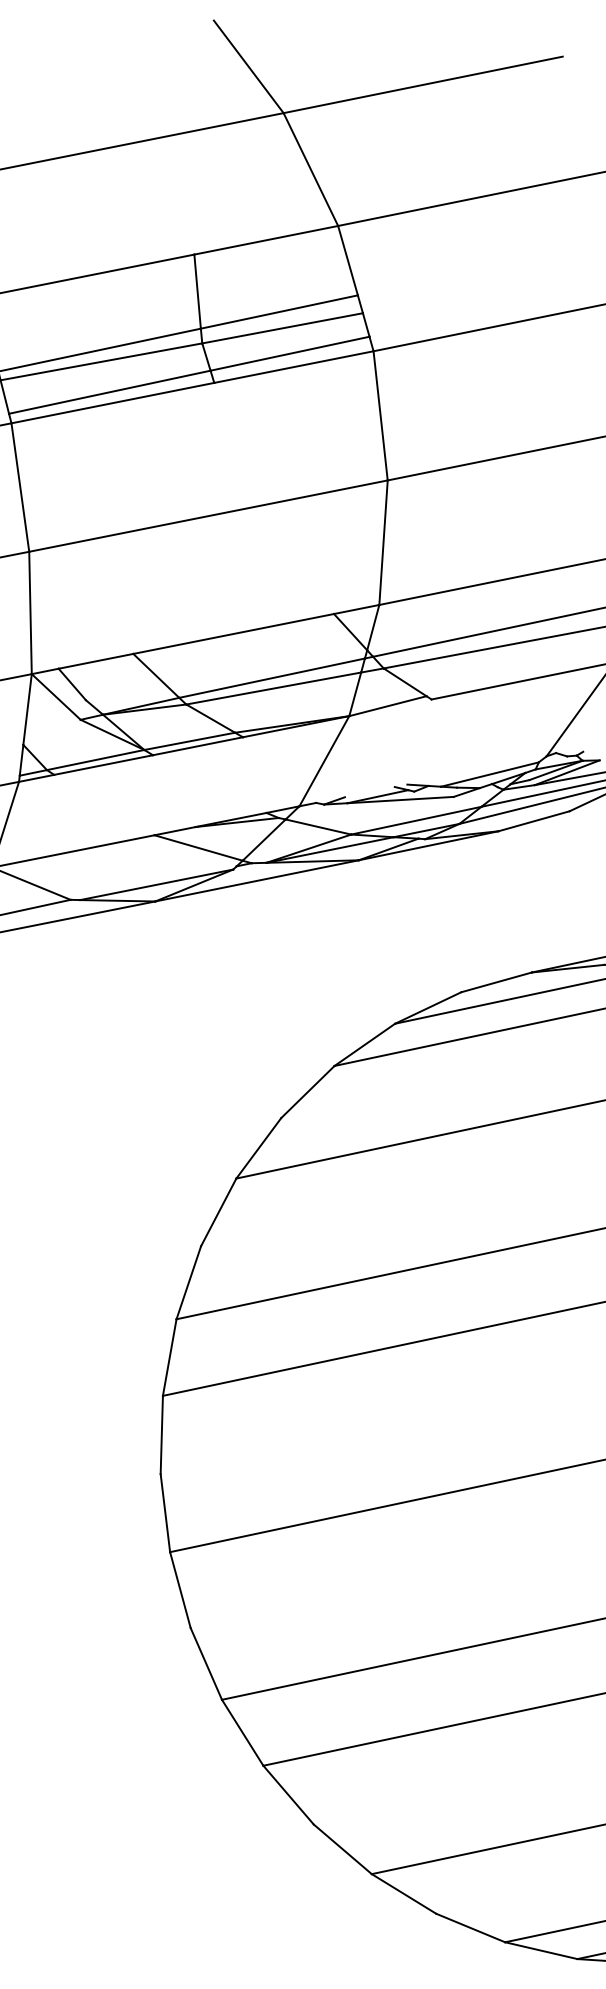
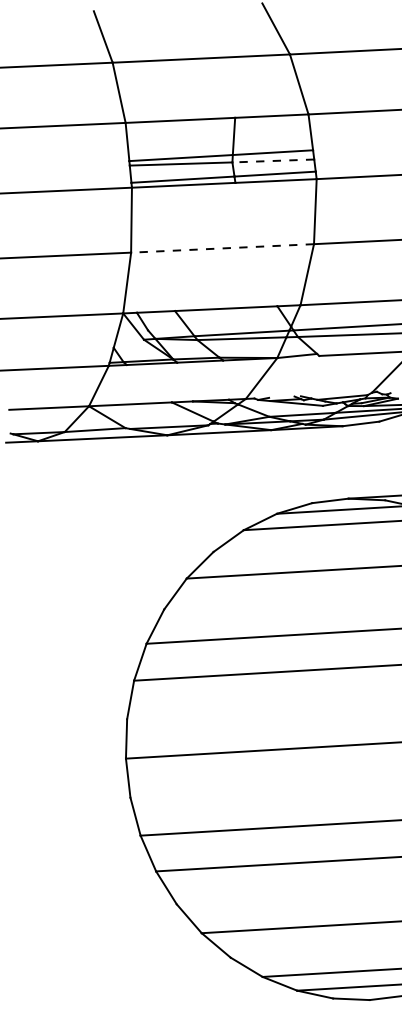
line: (282, 327) -> (273, 160), solid -> dashed
line: (208, 516) -> (222, 248), solid -> dashed

